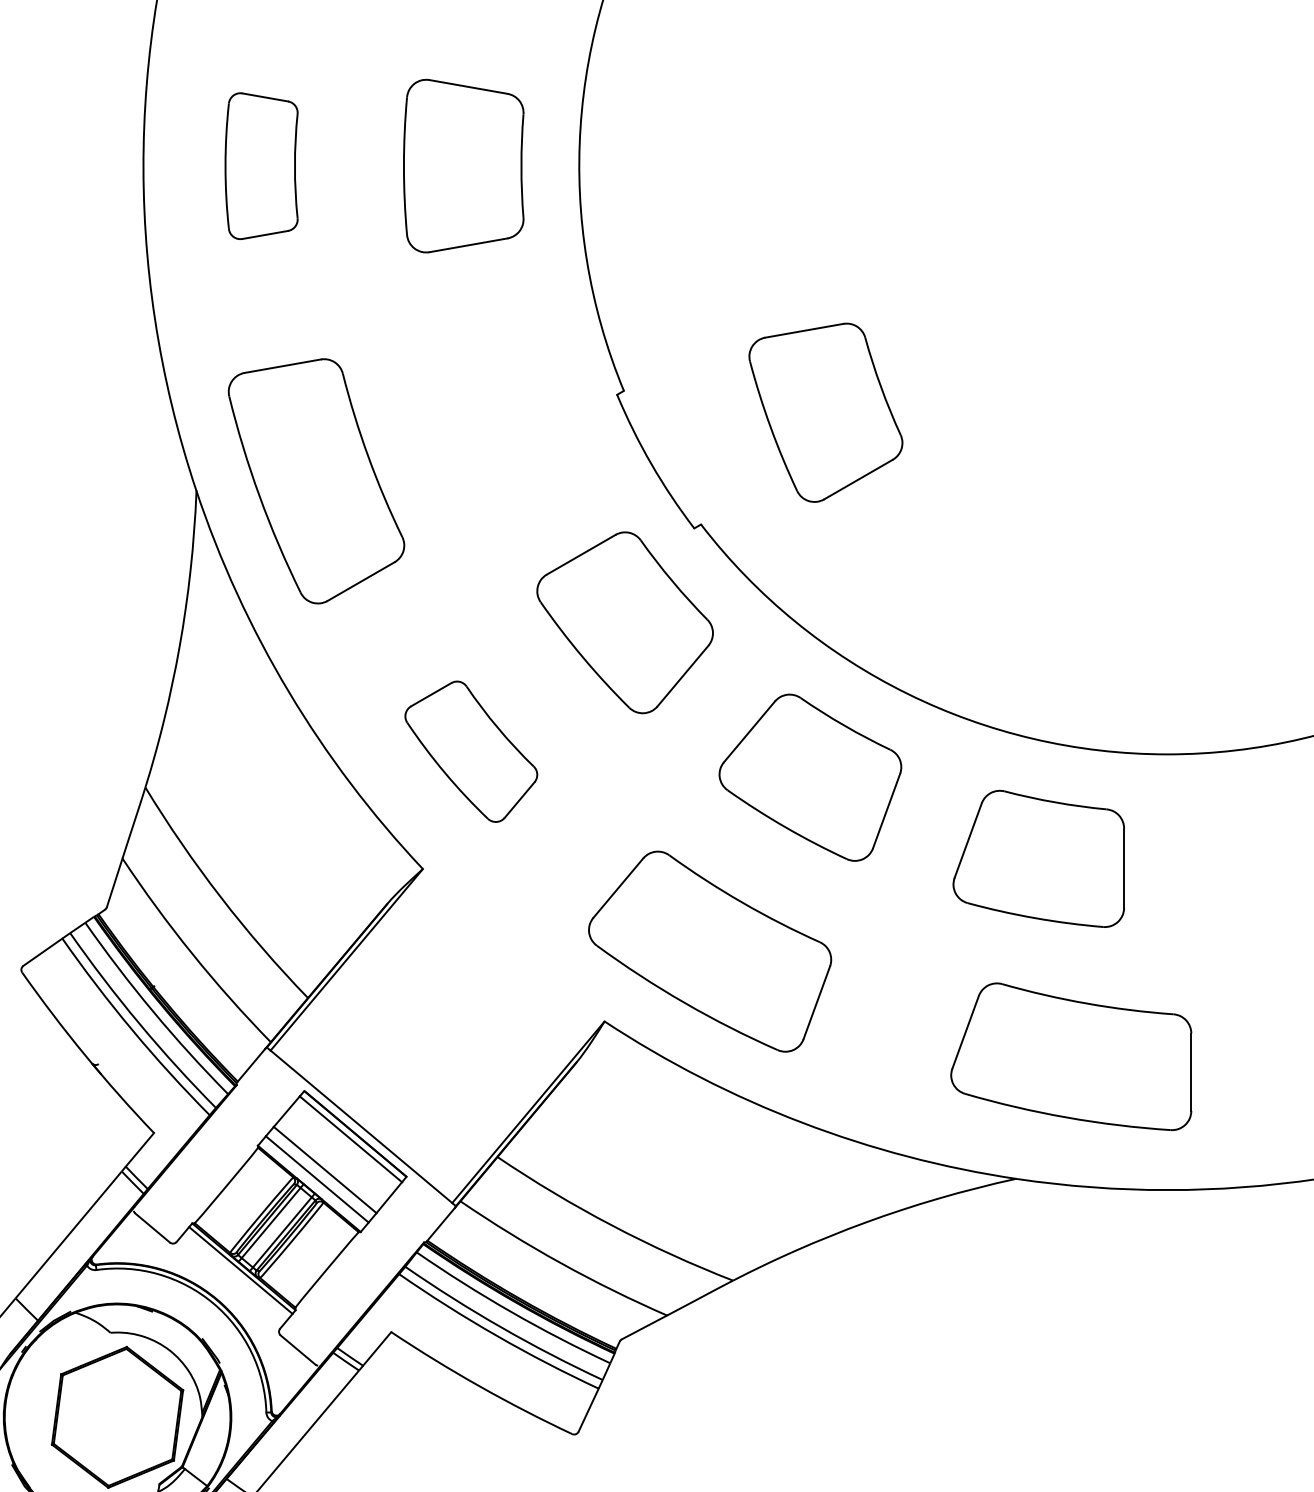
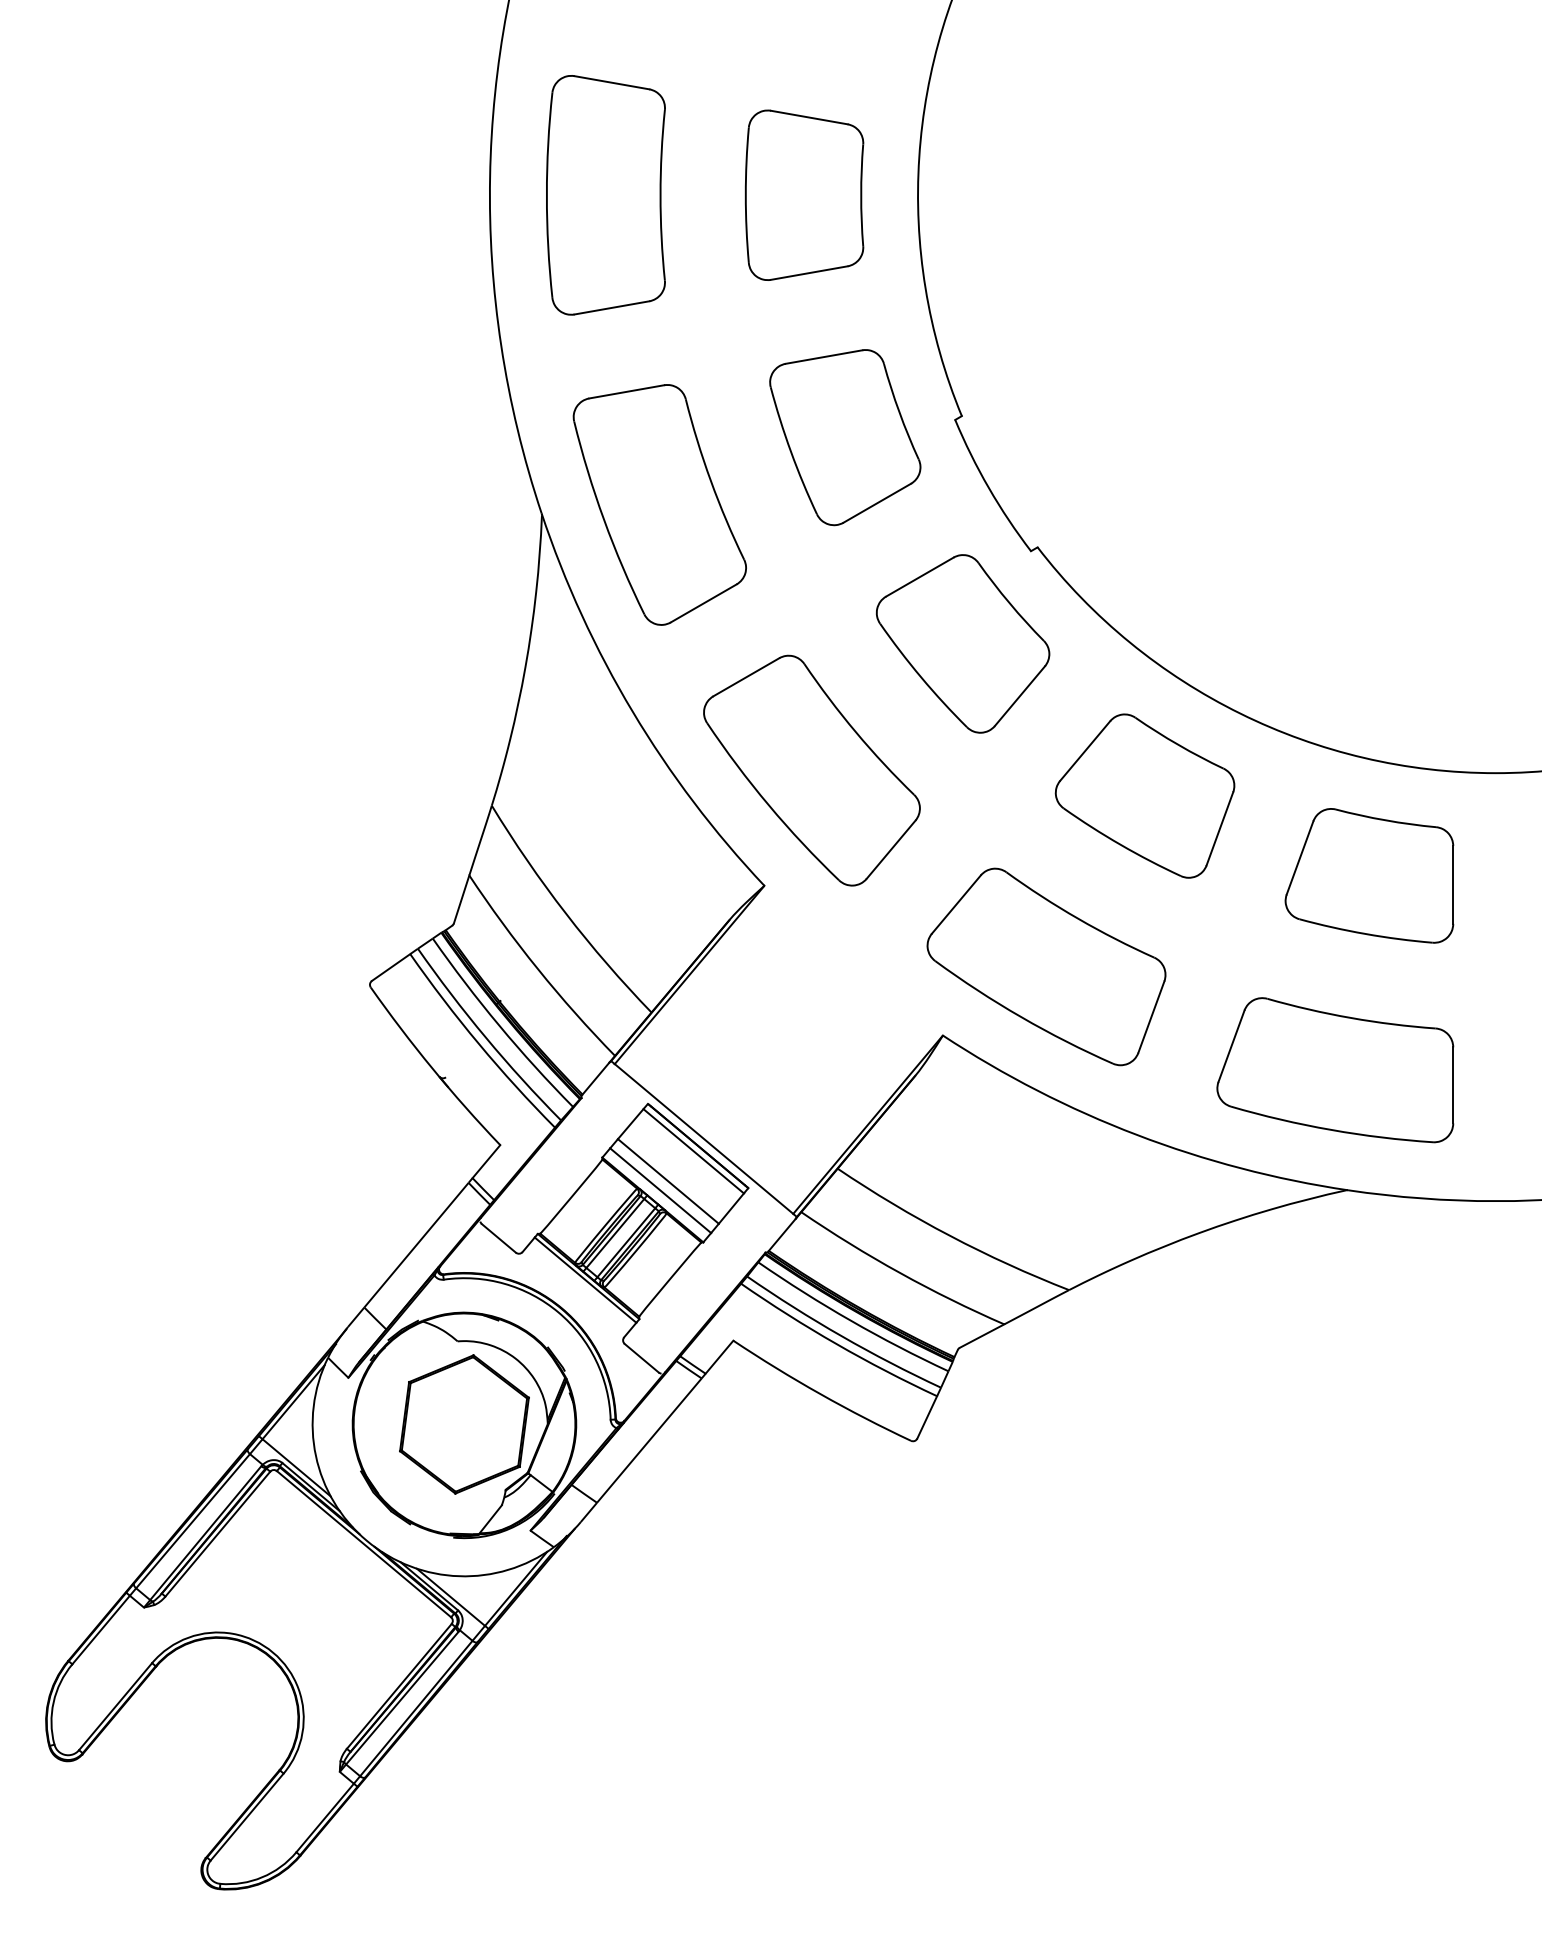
part: (261, 166) -> (605, 195), size x1.67
part: (826, 412) -> (845, 437), moved
part: (470, 751) -> (811, 770), size x1.67
part: (1071, 1057) -> (1335, 1070), moved

